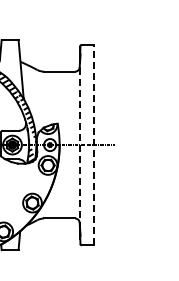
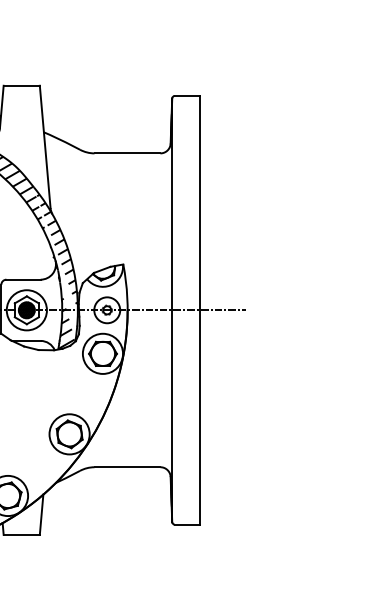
line: (93, 144) -> (200, 309), dashed -> solid
line: (80, 145) -> (172, 311), dashed -> solid

